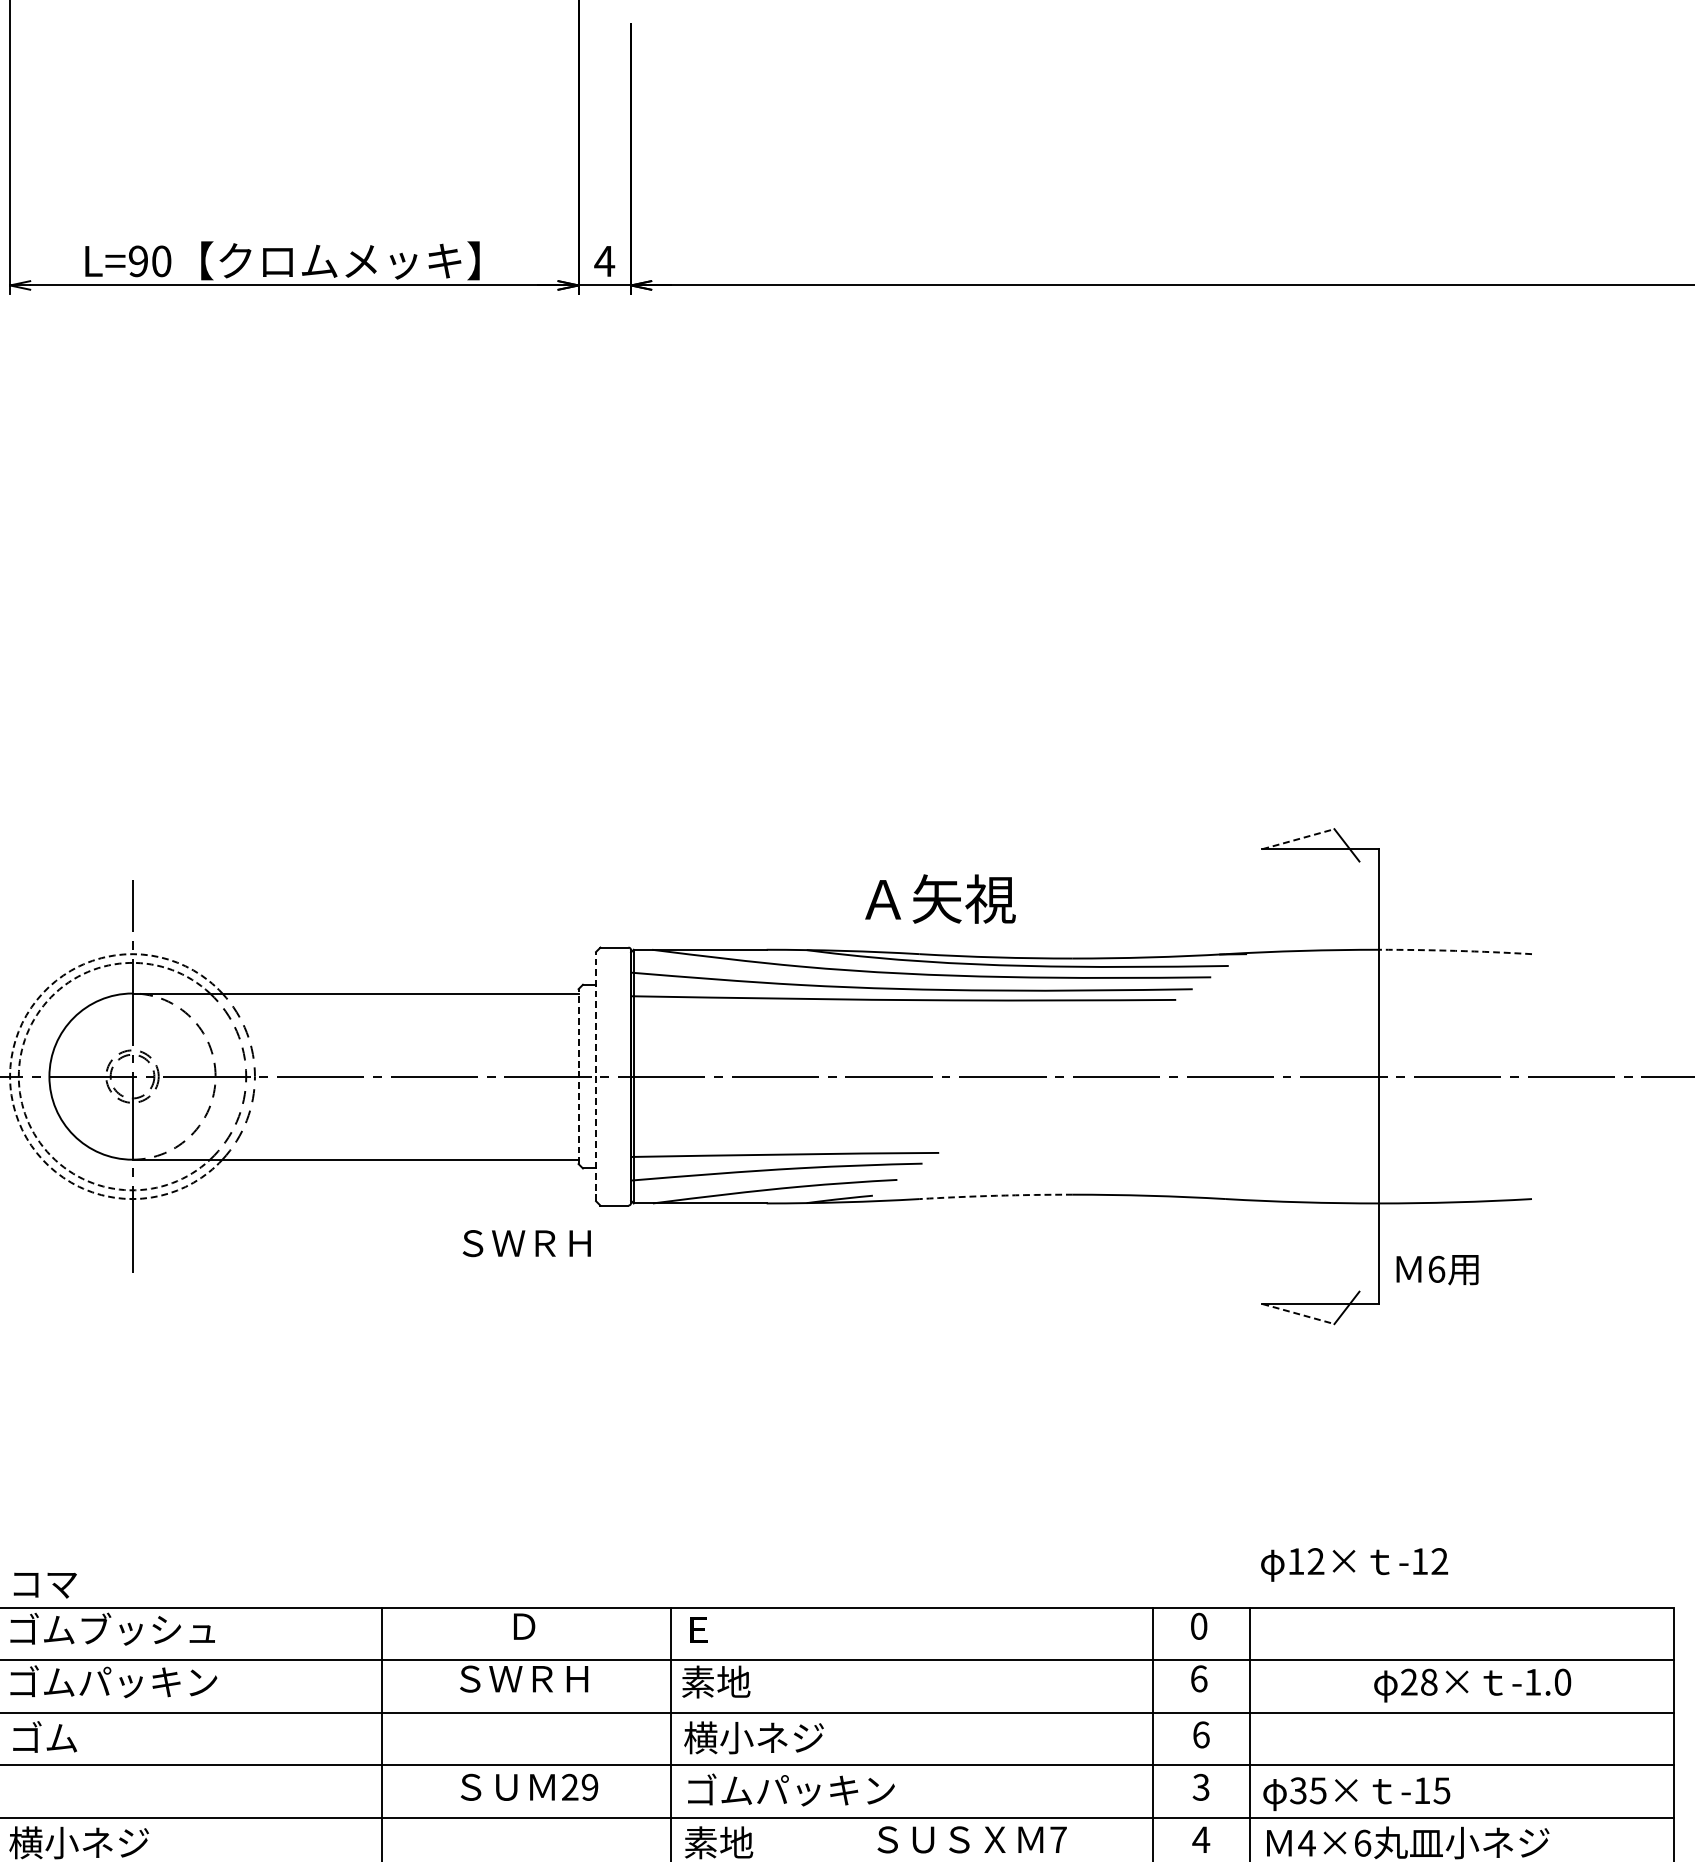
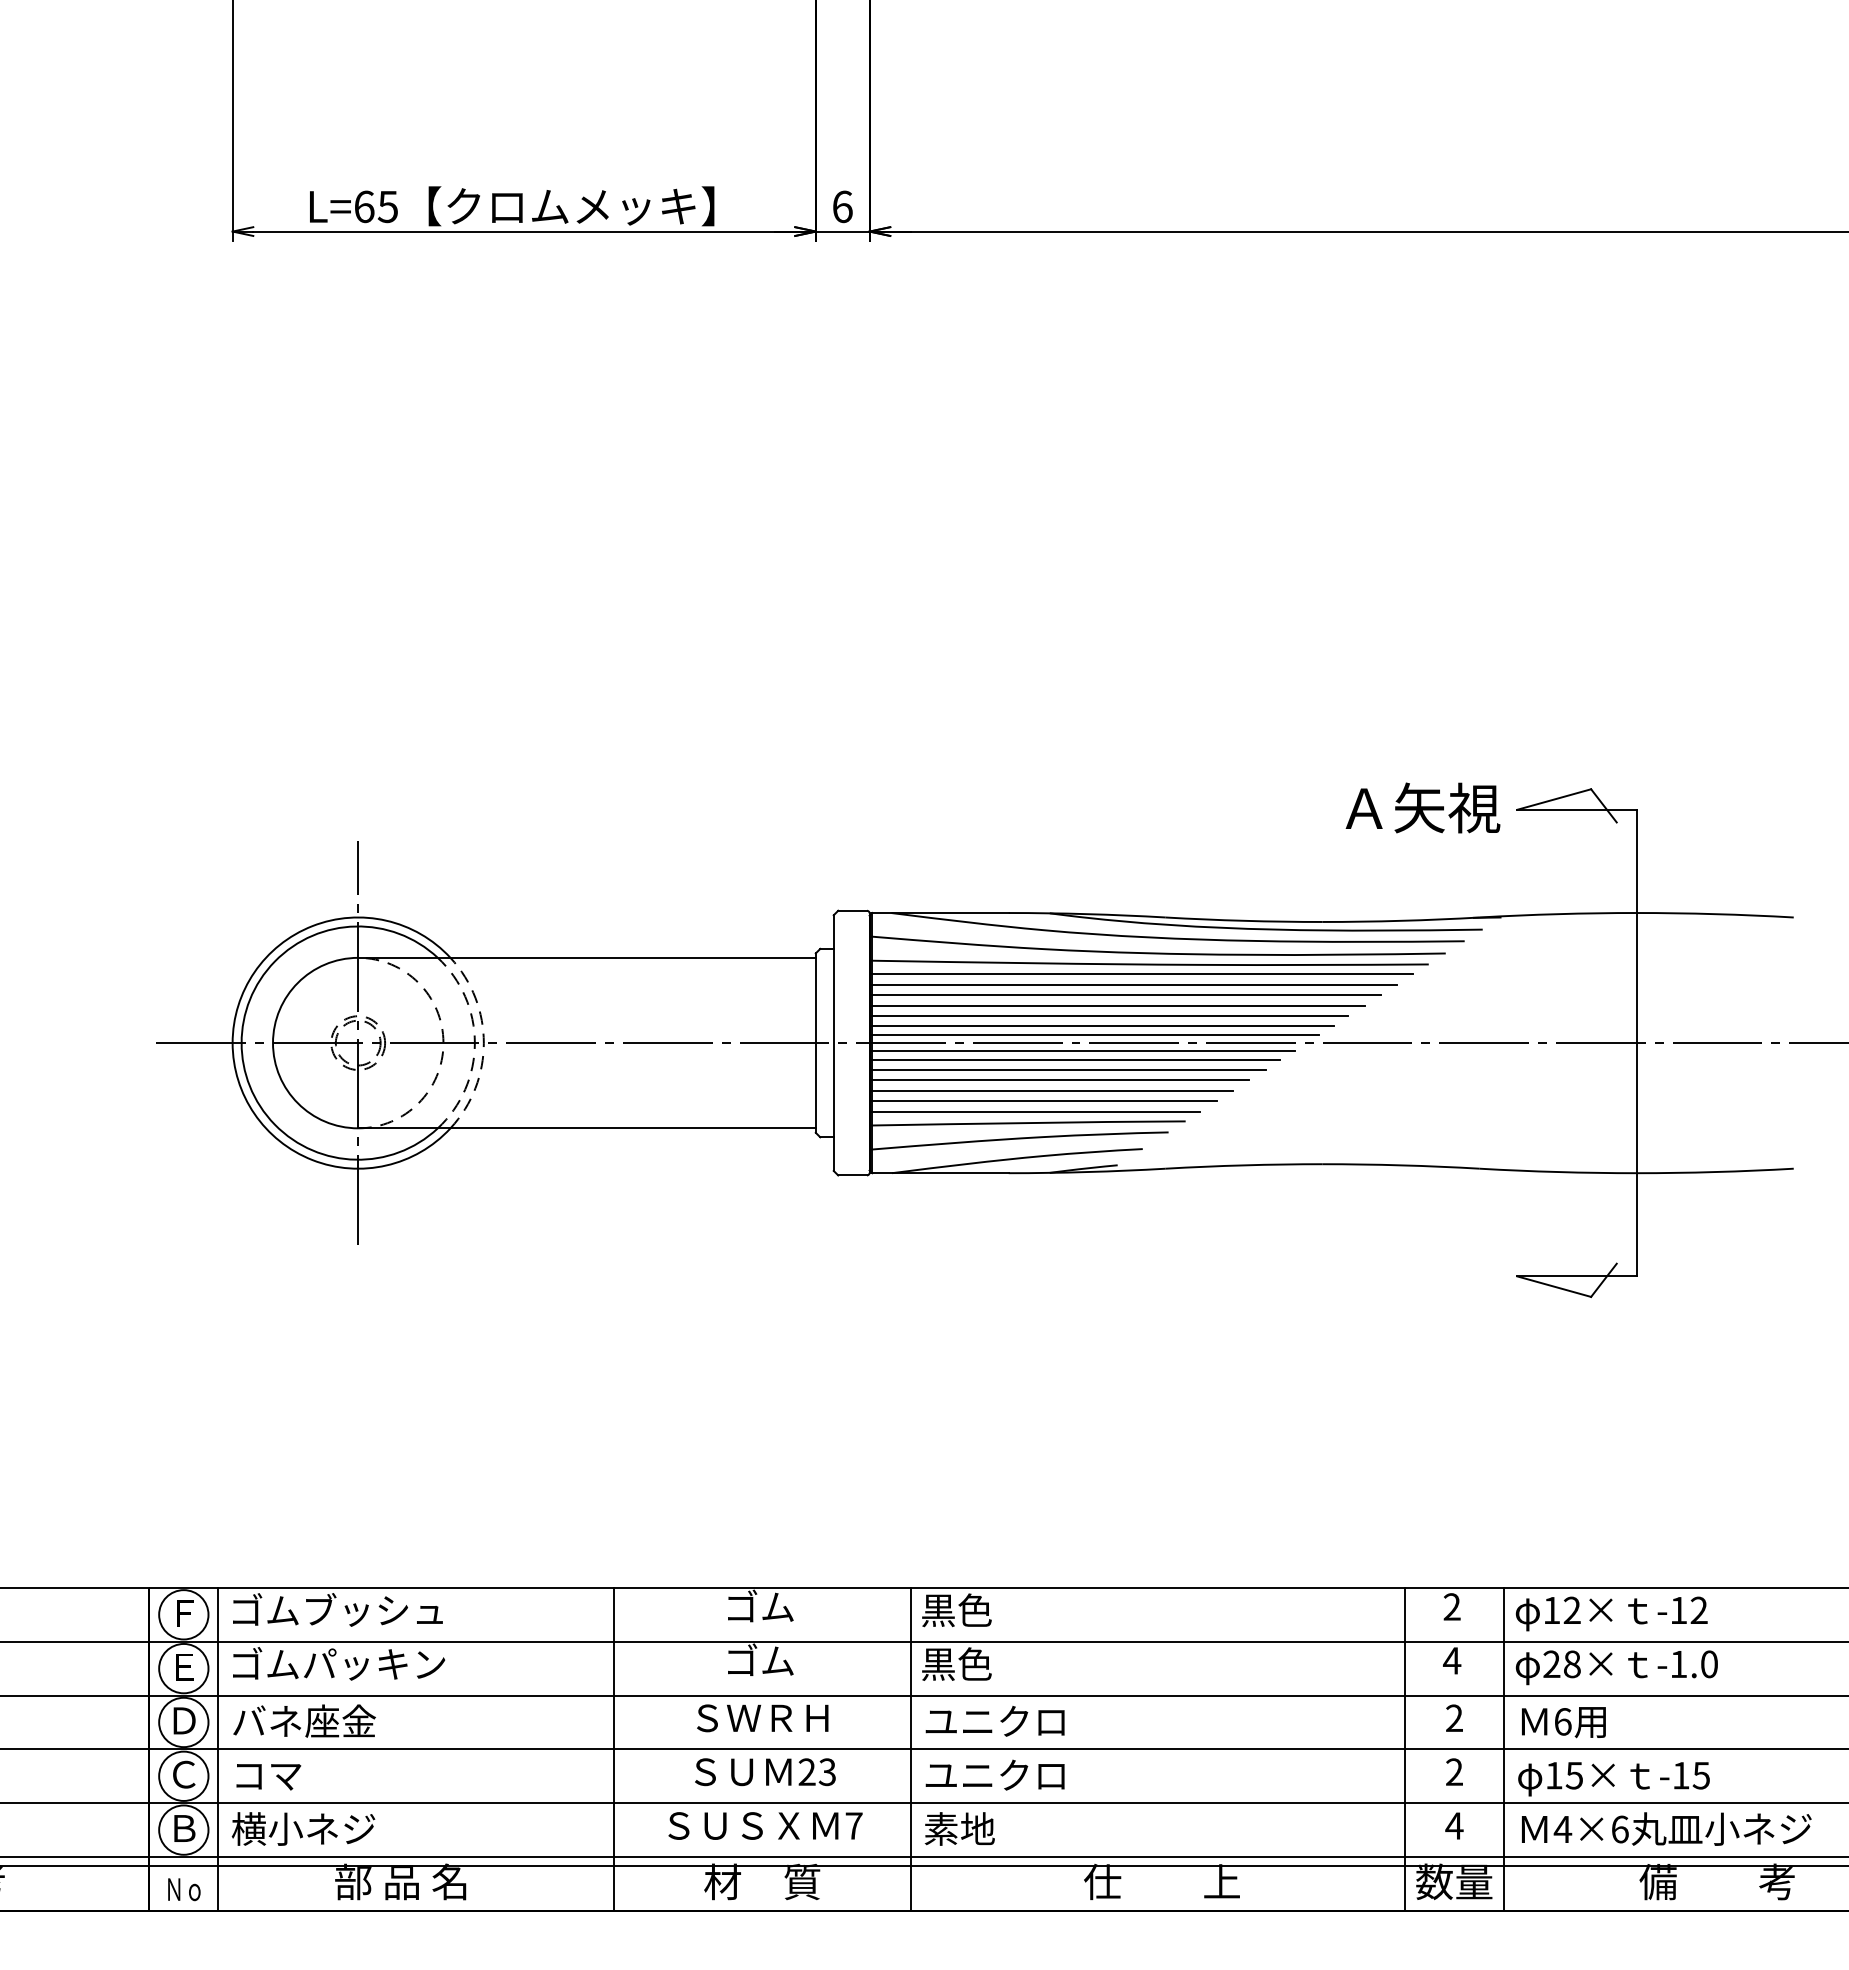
text: (149, 261) -> (375, 206), L=90 -> L=65
text: (604, 261) -> (842, 206), 4 -> 6
line: (1298, 839) -> (1554, 799), dashed -> solid
text: (939, 898) -> (1422, 807), moved
arc: (1455, 951) -> (1715, 914), dashed -> solid
line: (896, 1009) -> (1141, 974), added
line: (888, 1019) -> (1133, 984), added
line: (879, 1030) -> (1124, 995), added
line: (871, 1039) -> (1116, 1005), added
line: (863, 1050) -> (1108, 1016), added
line: (857, 1059) -> (1101, 1025), added
line: (849, 1069) -> (1093, 1035), added
arc: (9, 1077) -> (232, 1043), dashed -> solid
arc: (18, 1077) -> (241, 1043), dashed -> solid
line: (578, 1077) -> (815, 1043), dashed -> solid
line: (595, 1077) -> (833, 1043), dashed -> solid
line: (837, 1083) -> (1081, 1050), added
line: (830, 1093) -> (1074, 1060), added
line: (823, 1102) -> (1067, 1069), added
line: (816, 1113) -> (1059, 1080), added
line: (808, 1122) -> (1051, 1090), added
line: (799, 1133) -> (1042, 1101), added
line: (791, 1143) -> (1034, 1111), added
arc: (996, 1195) -> (1244, 1165), dashed -> solid
text: (526, 1243) -> (762, 1718), moved
text: (1437, 1270) -> (1563, 1722), moved
line: (1298, 1313) -> (1554, 1286), dashed -> solid
text: (1354, 1564) -> (1611, 1613), moved
text: (45, 1585) -> (268, 1777), moved
text: (524, 1624) -> (760, 1605), Ｄ -> ゴム
text: (1198, 1625) -> (1451, 1606), 0 -> 2
text: (715, 1629) -> (956, 1610), Ｅ -> 黒色
text: (523, 1677) -> (759, 1659), ＳＷＲＨ -> ゴム
text: (1199, 1678) -> (1452, 1660), 6 -> 4
text: (716, 1681) -> (957, 1663), 素地 -> 黒色
text: (1472, 1685) -> (1616, 1667), moved
text: (1201, 1735) -> (1454, 1718), 6 -> 2
text: (80, 1737) -> (304, 1720), ゴム -> バネ座金
text: (753, 1737) -> (995, 1721), 横小ネジ -> ユニクロ
text: (589, 1786) -> (826, 1771), 29 -> 23
text: (1200, 1787) -> (1453, 1772), 3 -> 2
text: (789, 1789) -> (1032, 1774), ゴムパッキン -> ユニクロ
text: (1297, 1790) -> (1553, 1775), 35× -> 15×
text: (972, 1839) -> (765, 1825), moved

